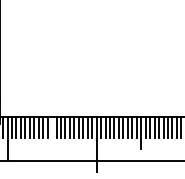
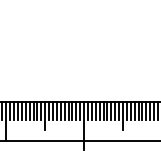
line: (52, 132) -> (45, 115), added

